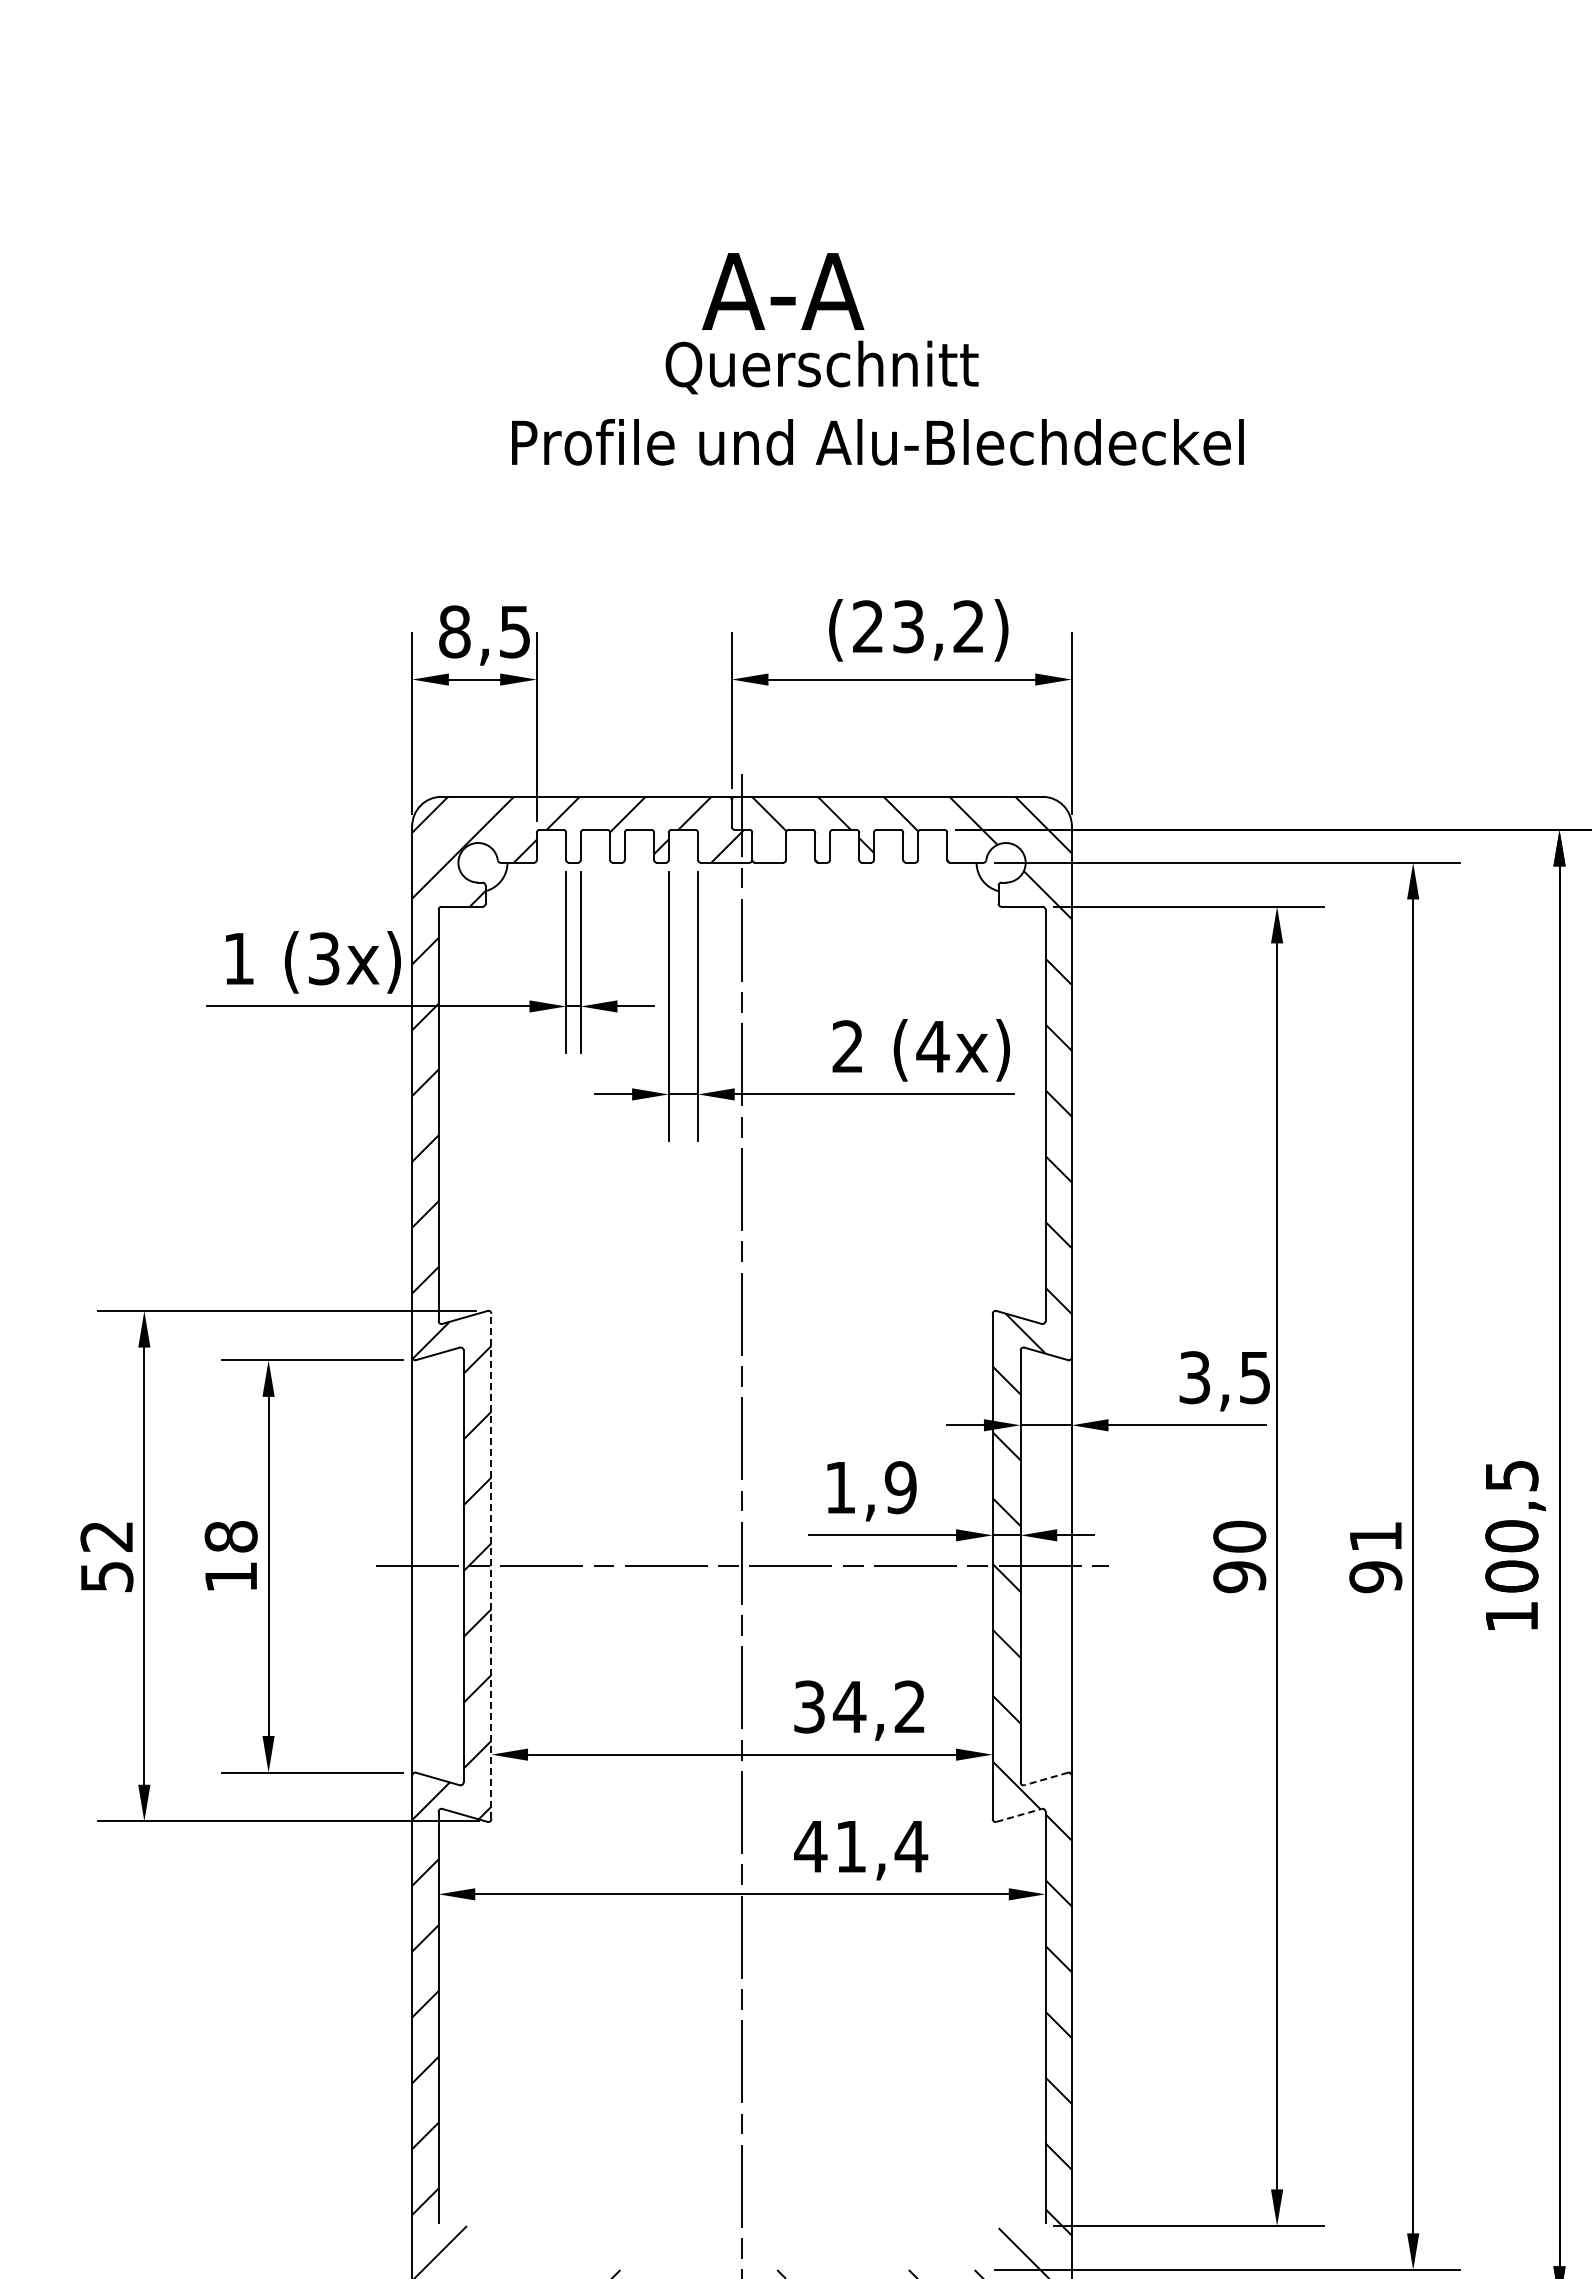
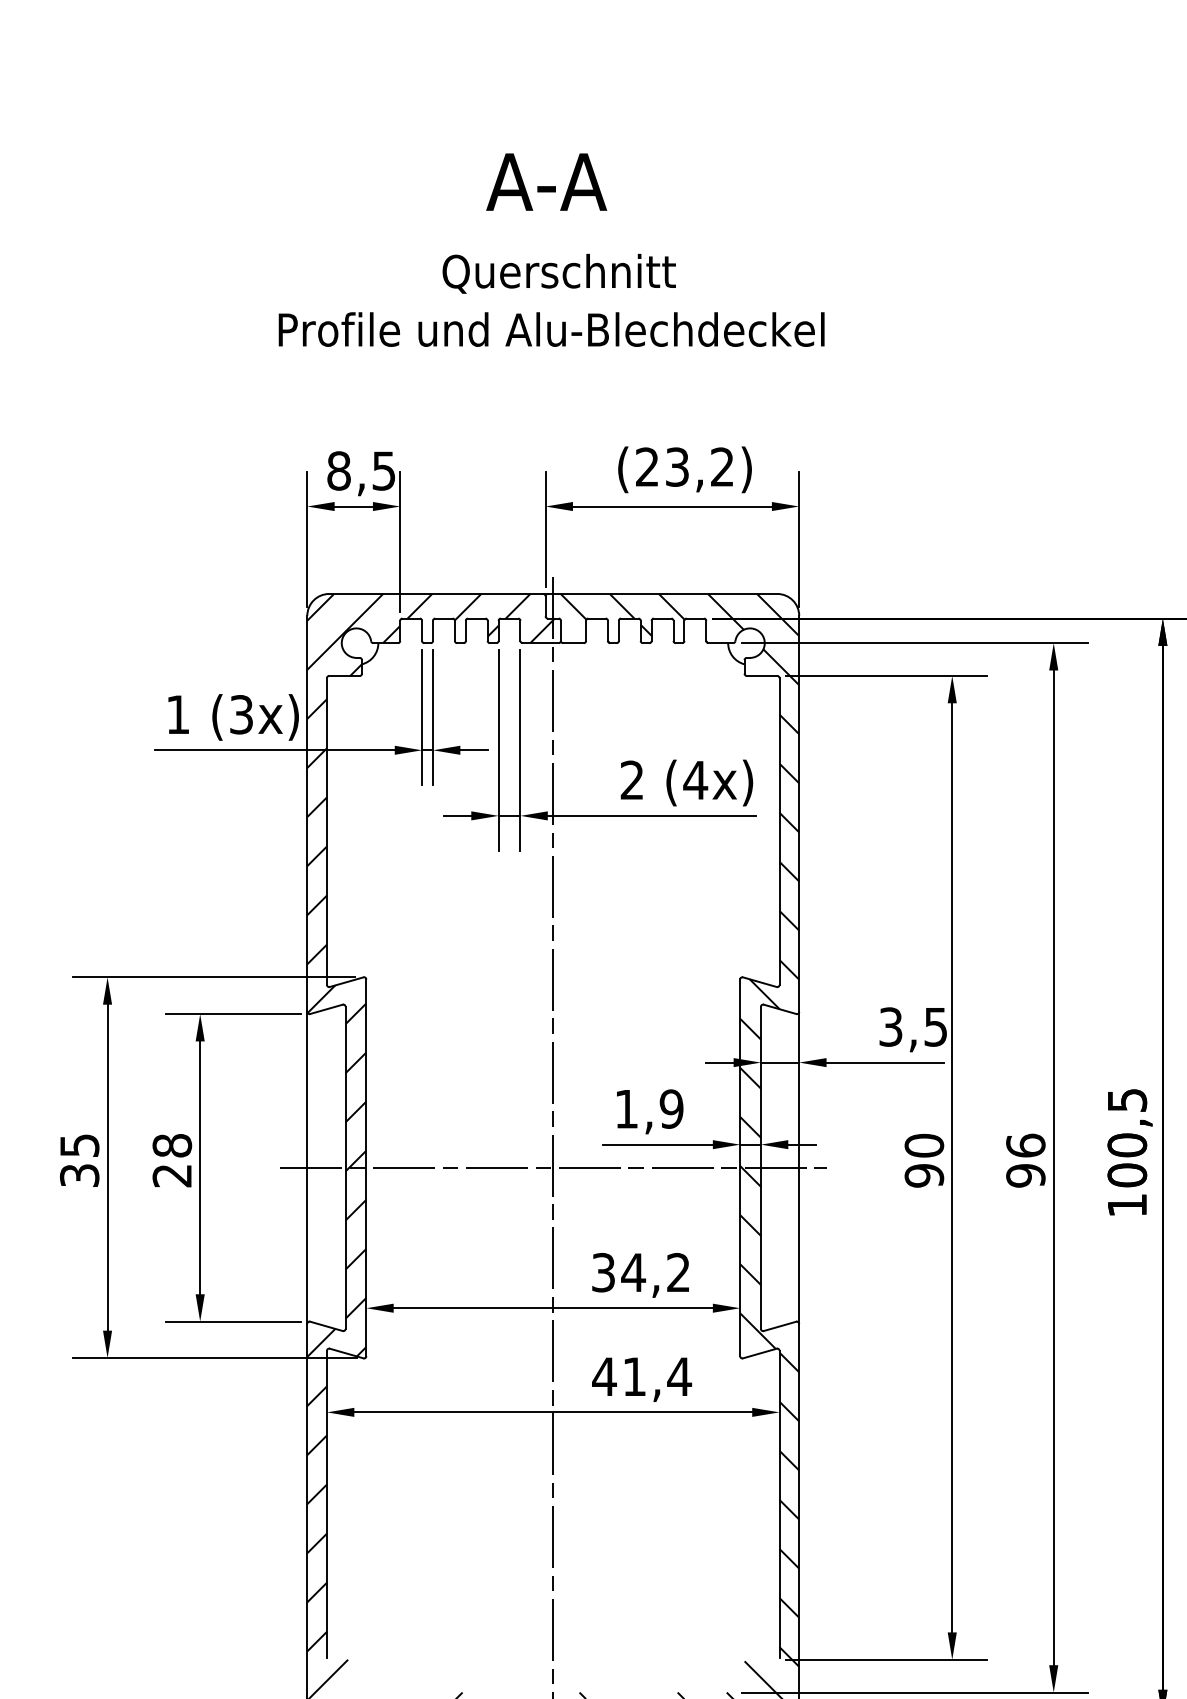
text: (783, 291) -> (546, 182), moved
text: (821, 367) -> (558, 273), moved
text: (877, 442) -> (551, 329), moved
text: (1375, 1536) -> (1025, 1145), 91 -> 96
text: (106, 1556) -> (79, 1160), 52 -> 35
line: (491, 1566) -> (366, 1167), dashed -> solid
text: (230, 1577) -> (171, 1176), 18 -> 28
line: (1046, 1778) -> (780, 1326), dashed -> solid
line: (1019, 1815) -> (760, 1353), dashed -> solid

